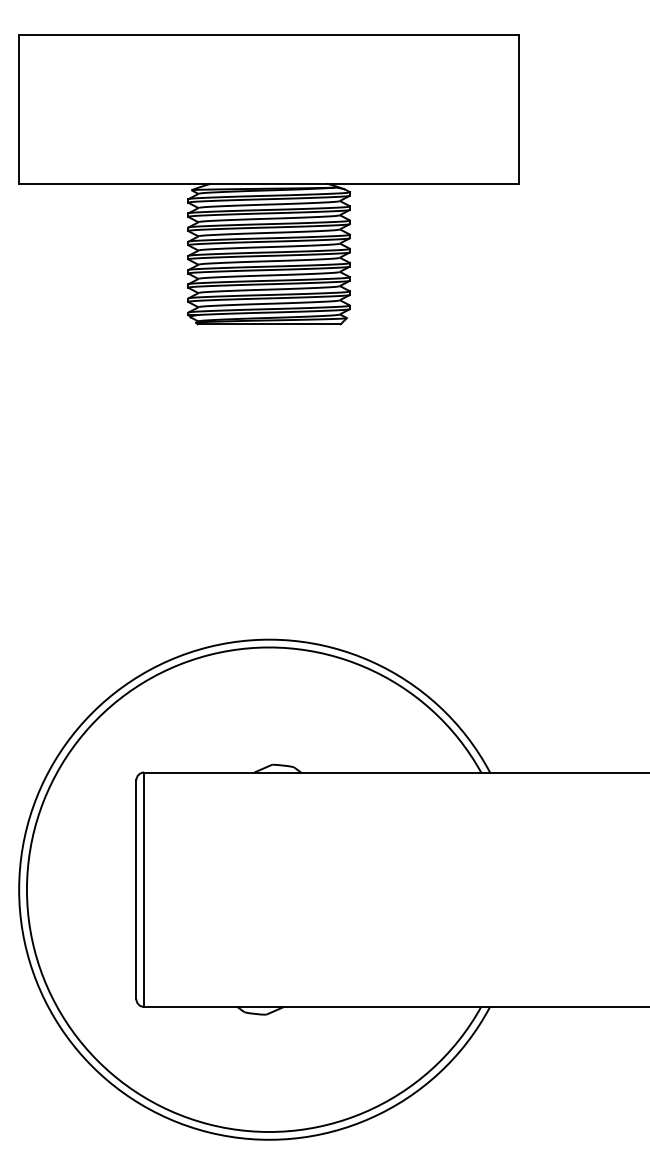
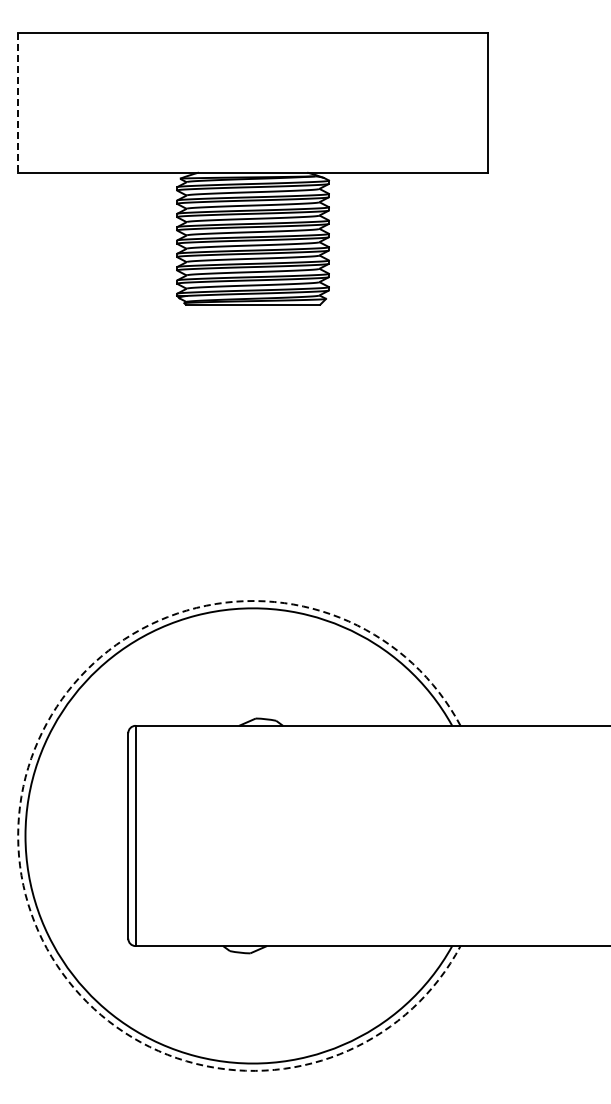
line: (19, 109) -> (18, 102), solid -> dashed
arc: (19, 889) -> (18, 835), solid -> dashed

